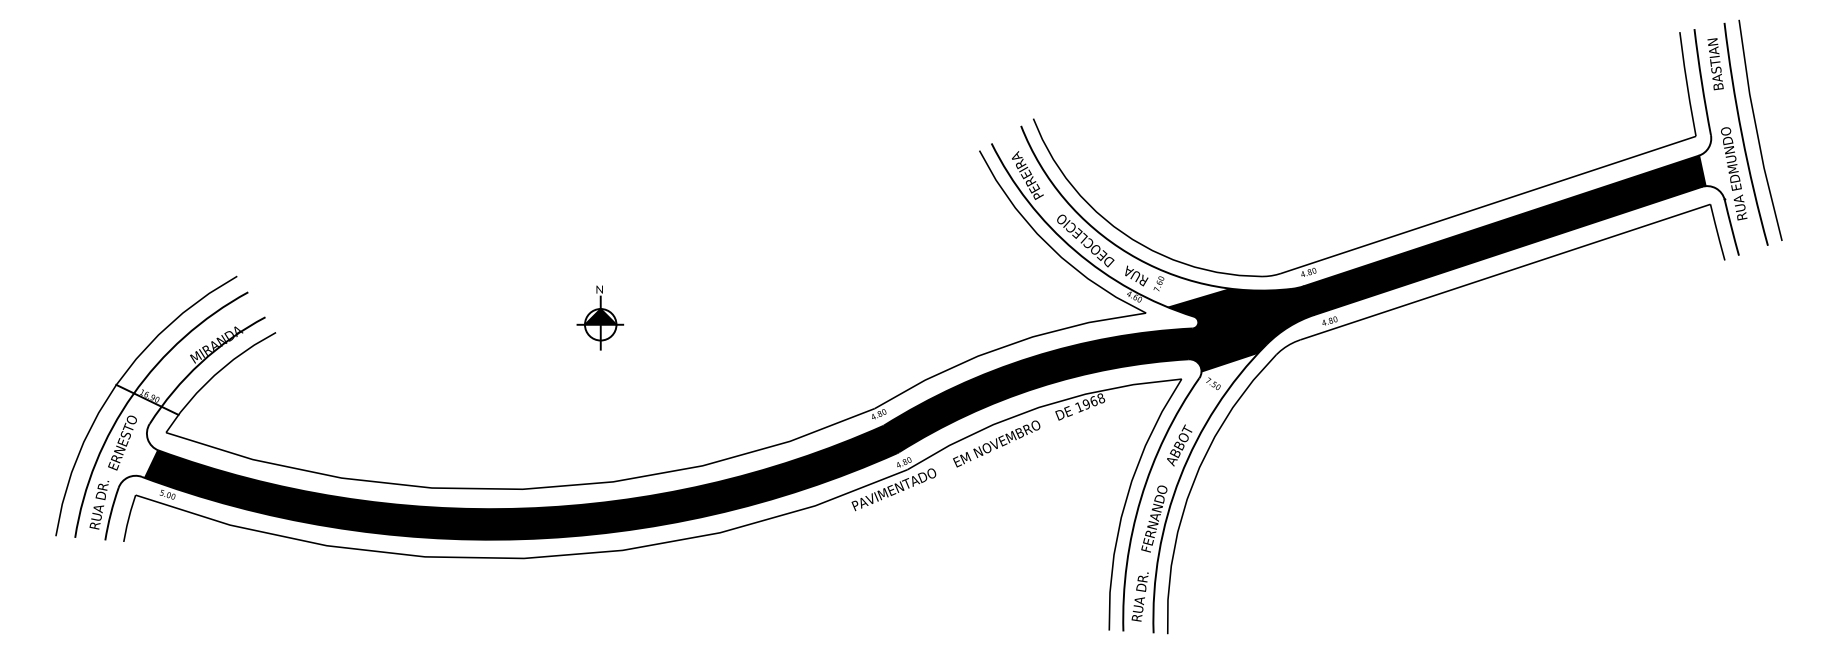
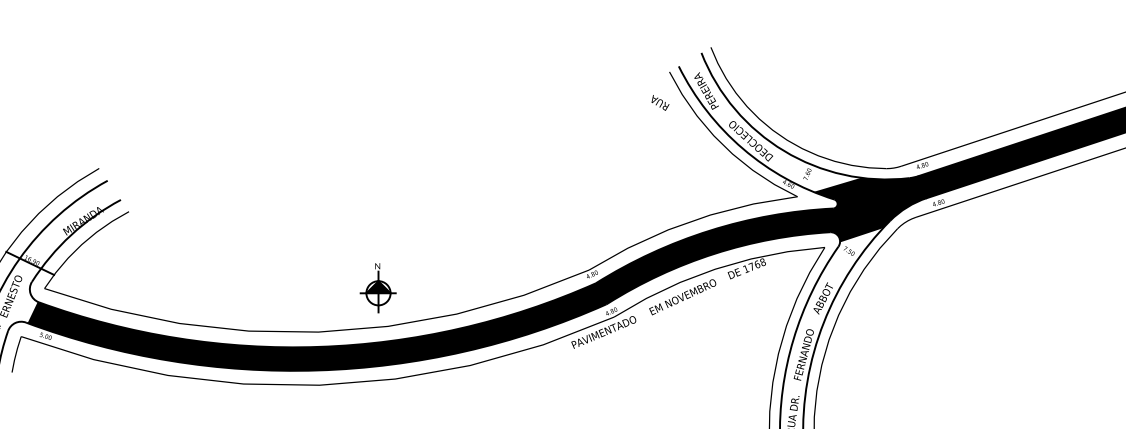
text: (1136, 275) -> (660, 102), moved
part: (600, 317) -> (378, 287), moved
text: (1085, 403) -> (750, 266), 1968 -> 1768

